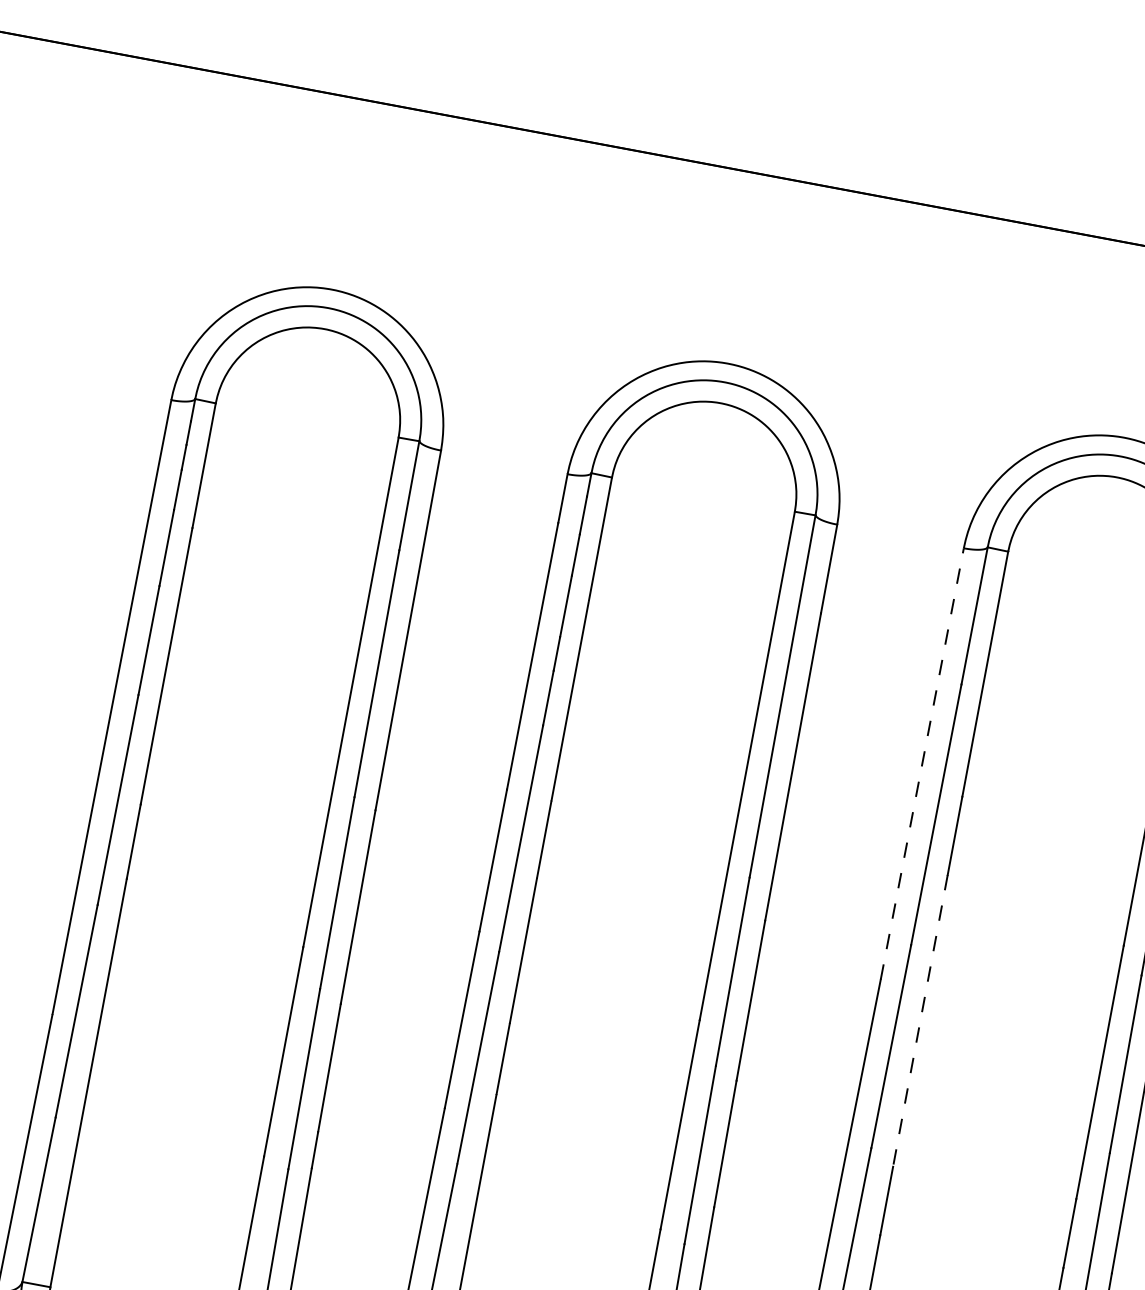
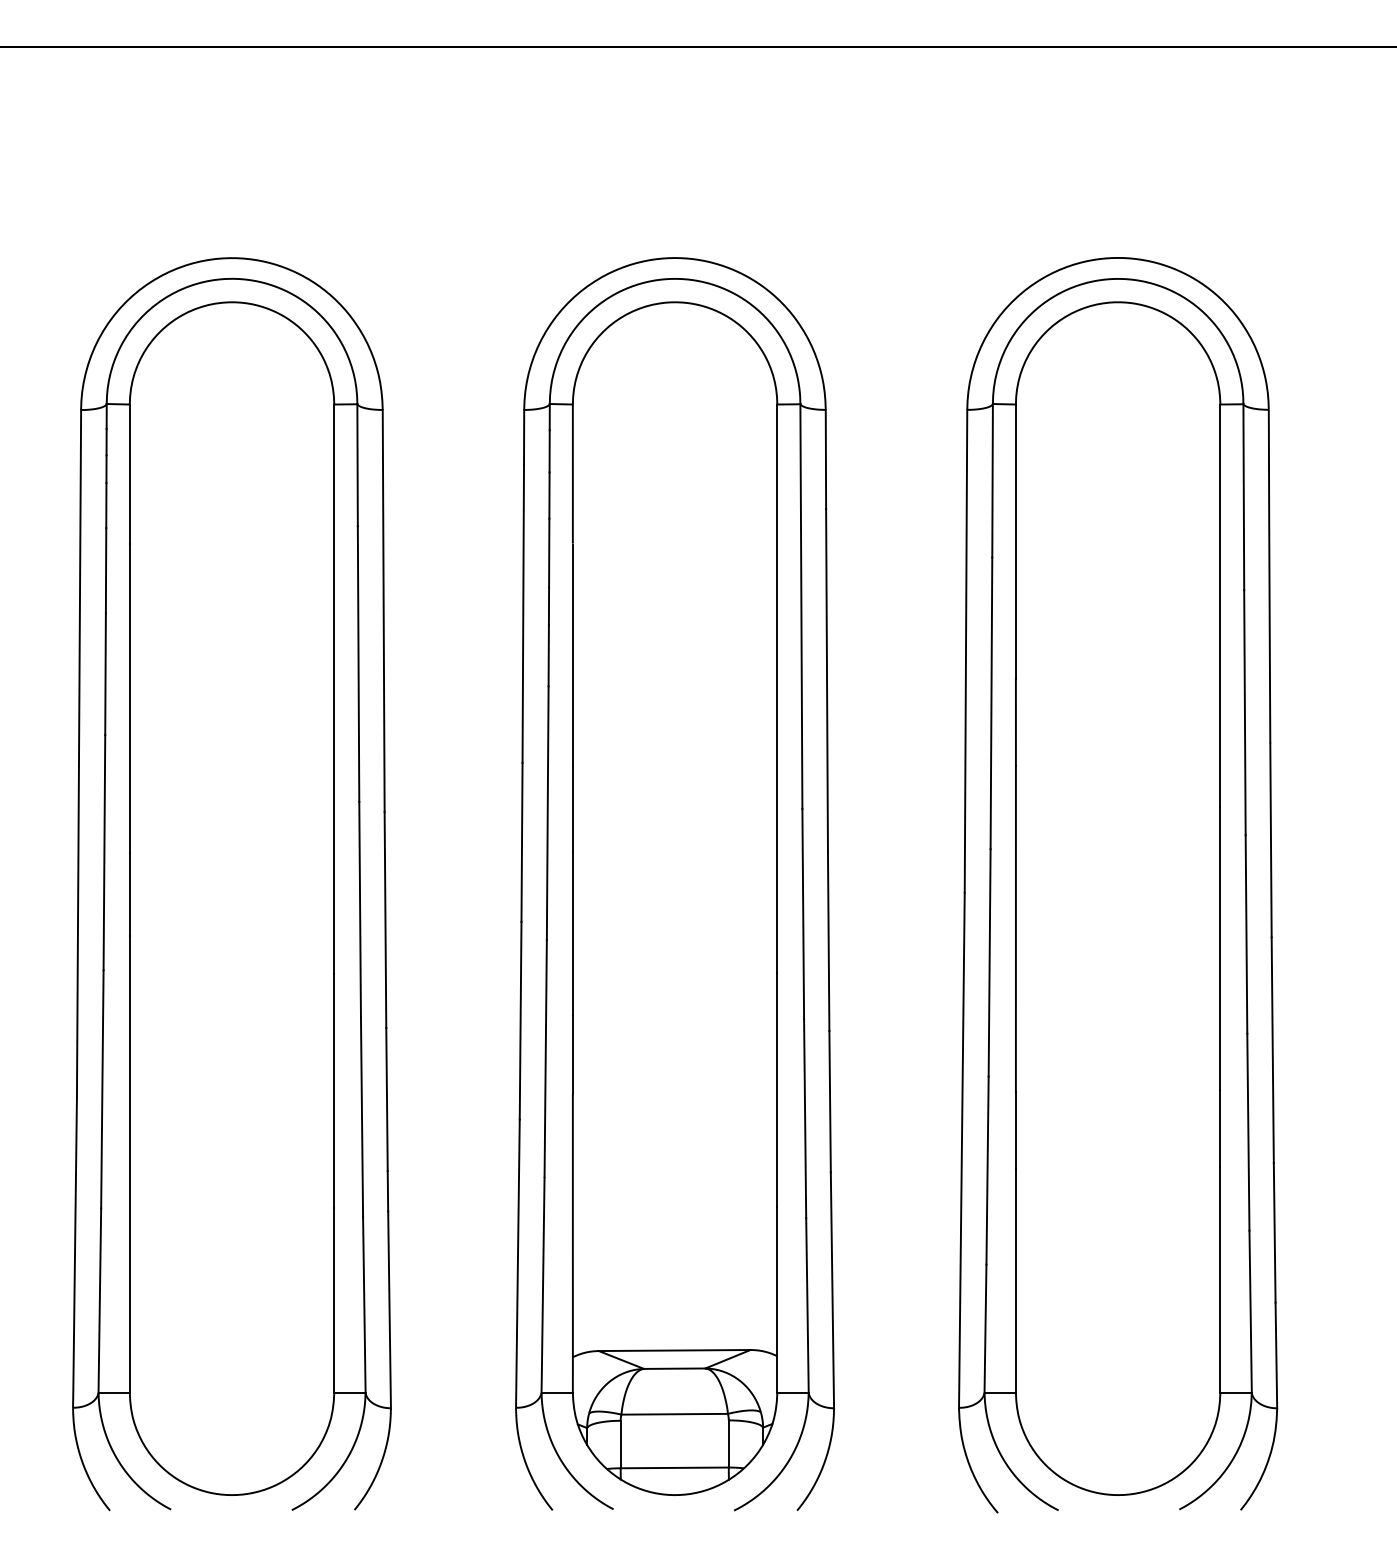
line: (922, 763) -> (966, 650), dashed -> solid
line: (919, 1021) -> (1015, 929), dashed -> solid

